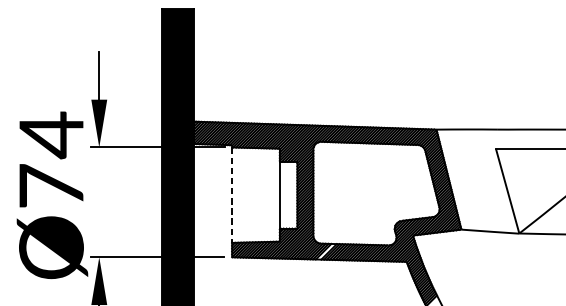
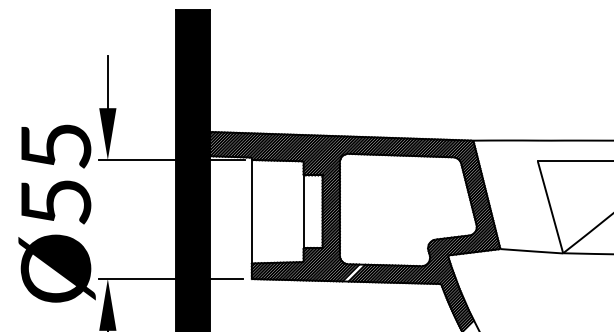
text: (51, 158) -> (56, 172), Ø74 -> Ø55
line: (231, 194) -> (251, 211), dashed -> solid

